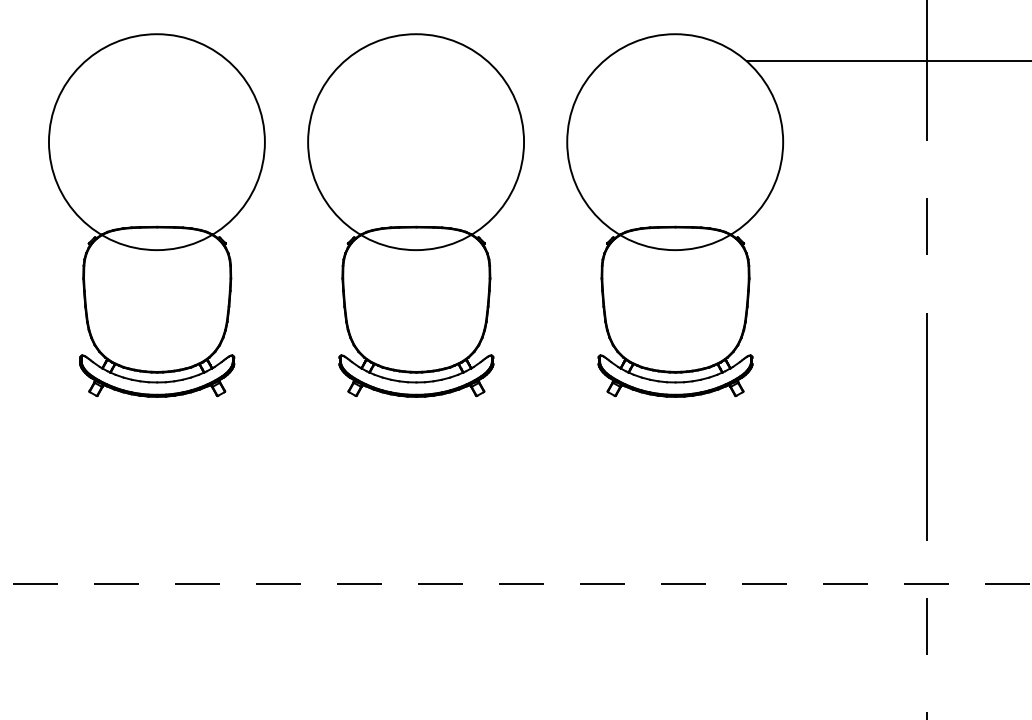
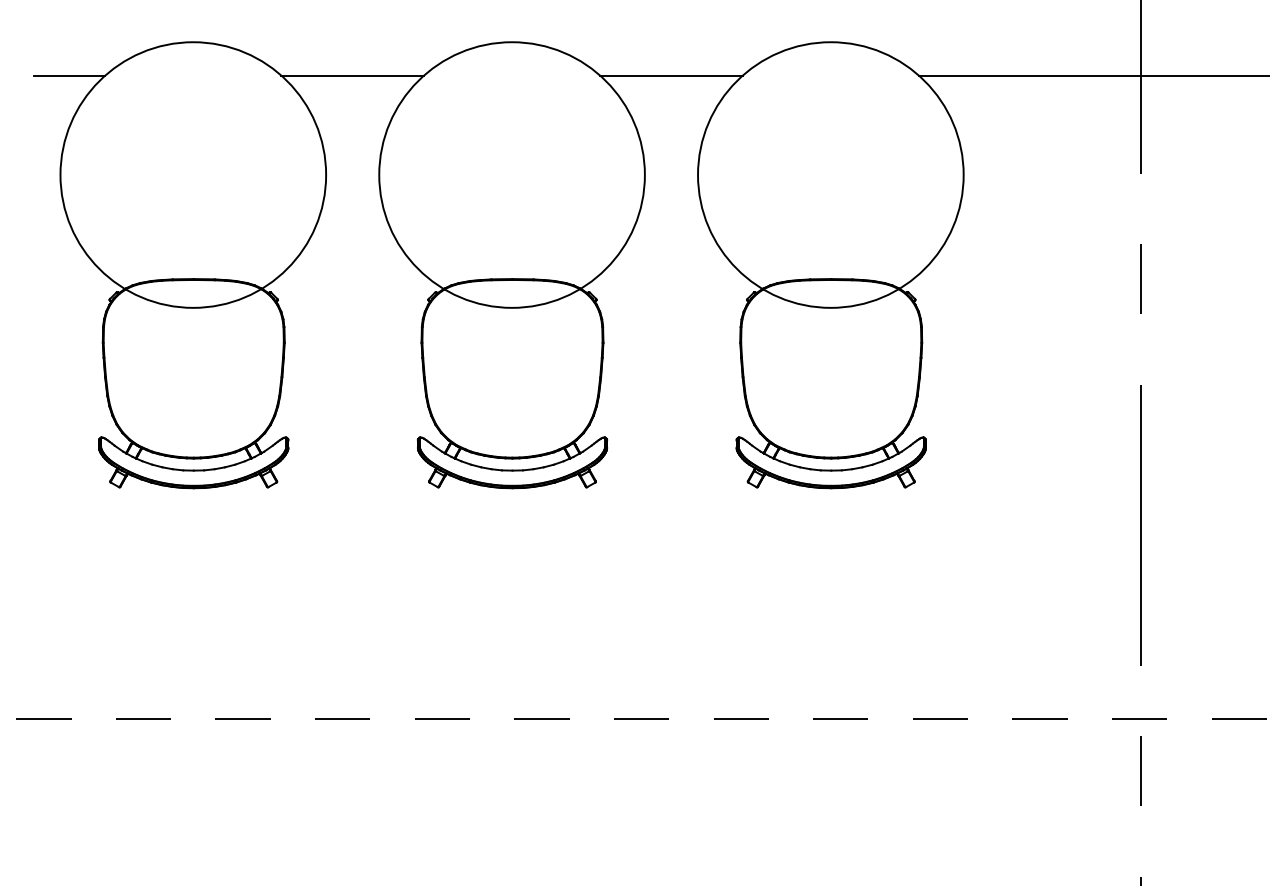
line: (56, 61) -> (69, 75), added
line: (286, 61) -> (352, 75), added
line: (545, 61) -> (671, 75), added

